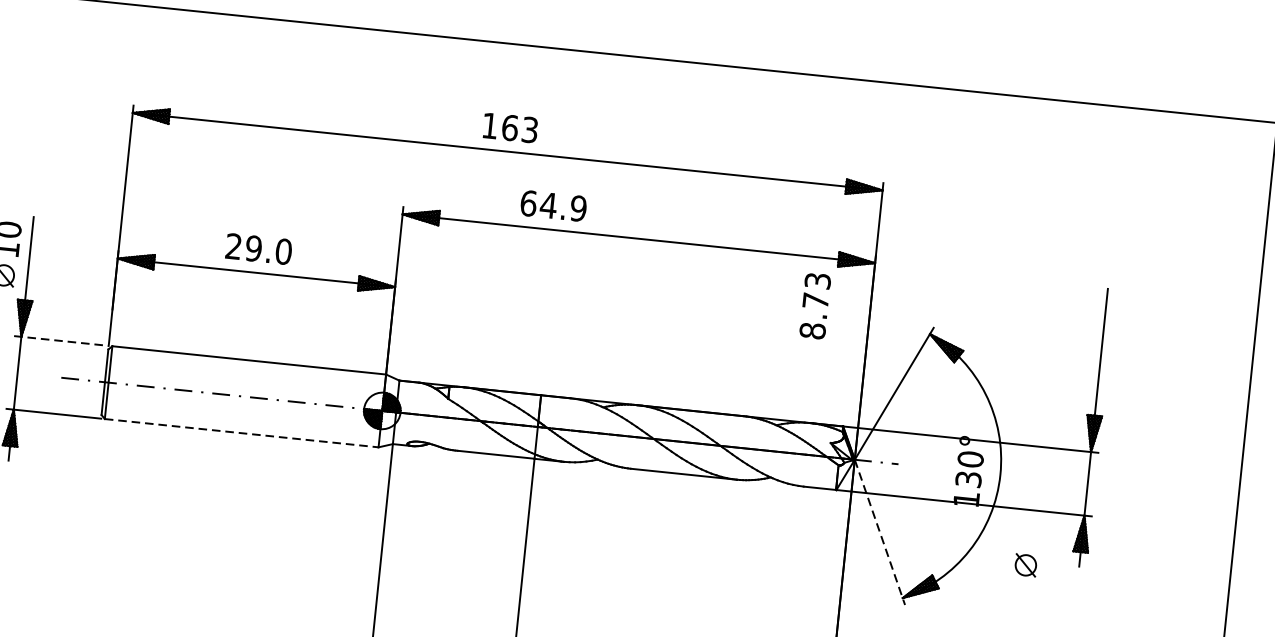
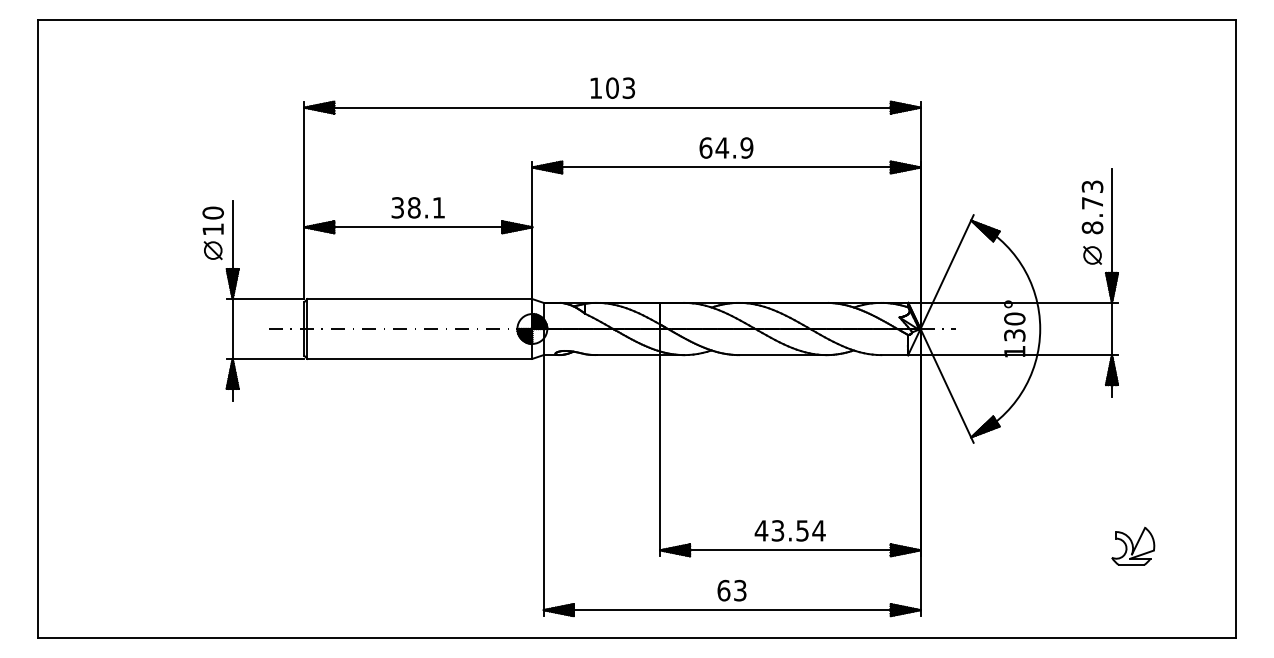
text: (510, 127) -> (612, 87), 163 -> 103
text: (553, 205) -> (726, 147), moved
text: (259, 248) -> (418, 207), 29.0 -> 38.1
text: (815, 306) -> (1092, 207), moved
line: (61, 341) -> (265, 299), dashed -> solid
line: (242, 432) -> (420, 358), dashed -> solid
line: (880, 531) -> (947, 385), dashed -> solid
part: (1025, 565) -> (1092, 255), moved

